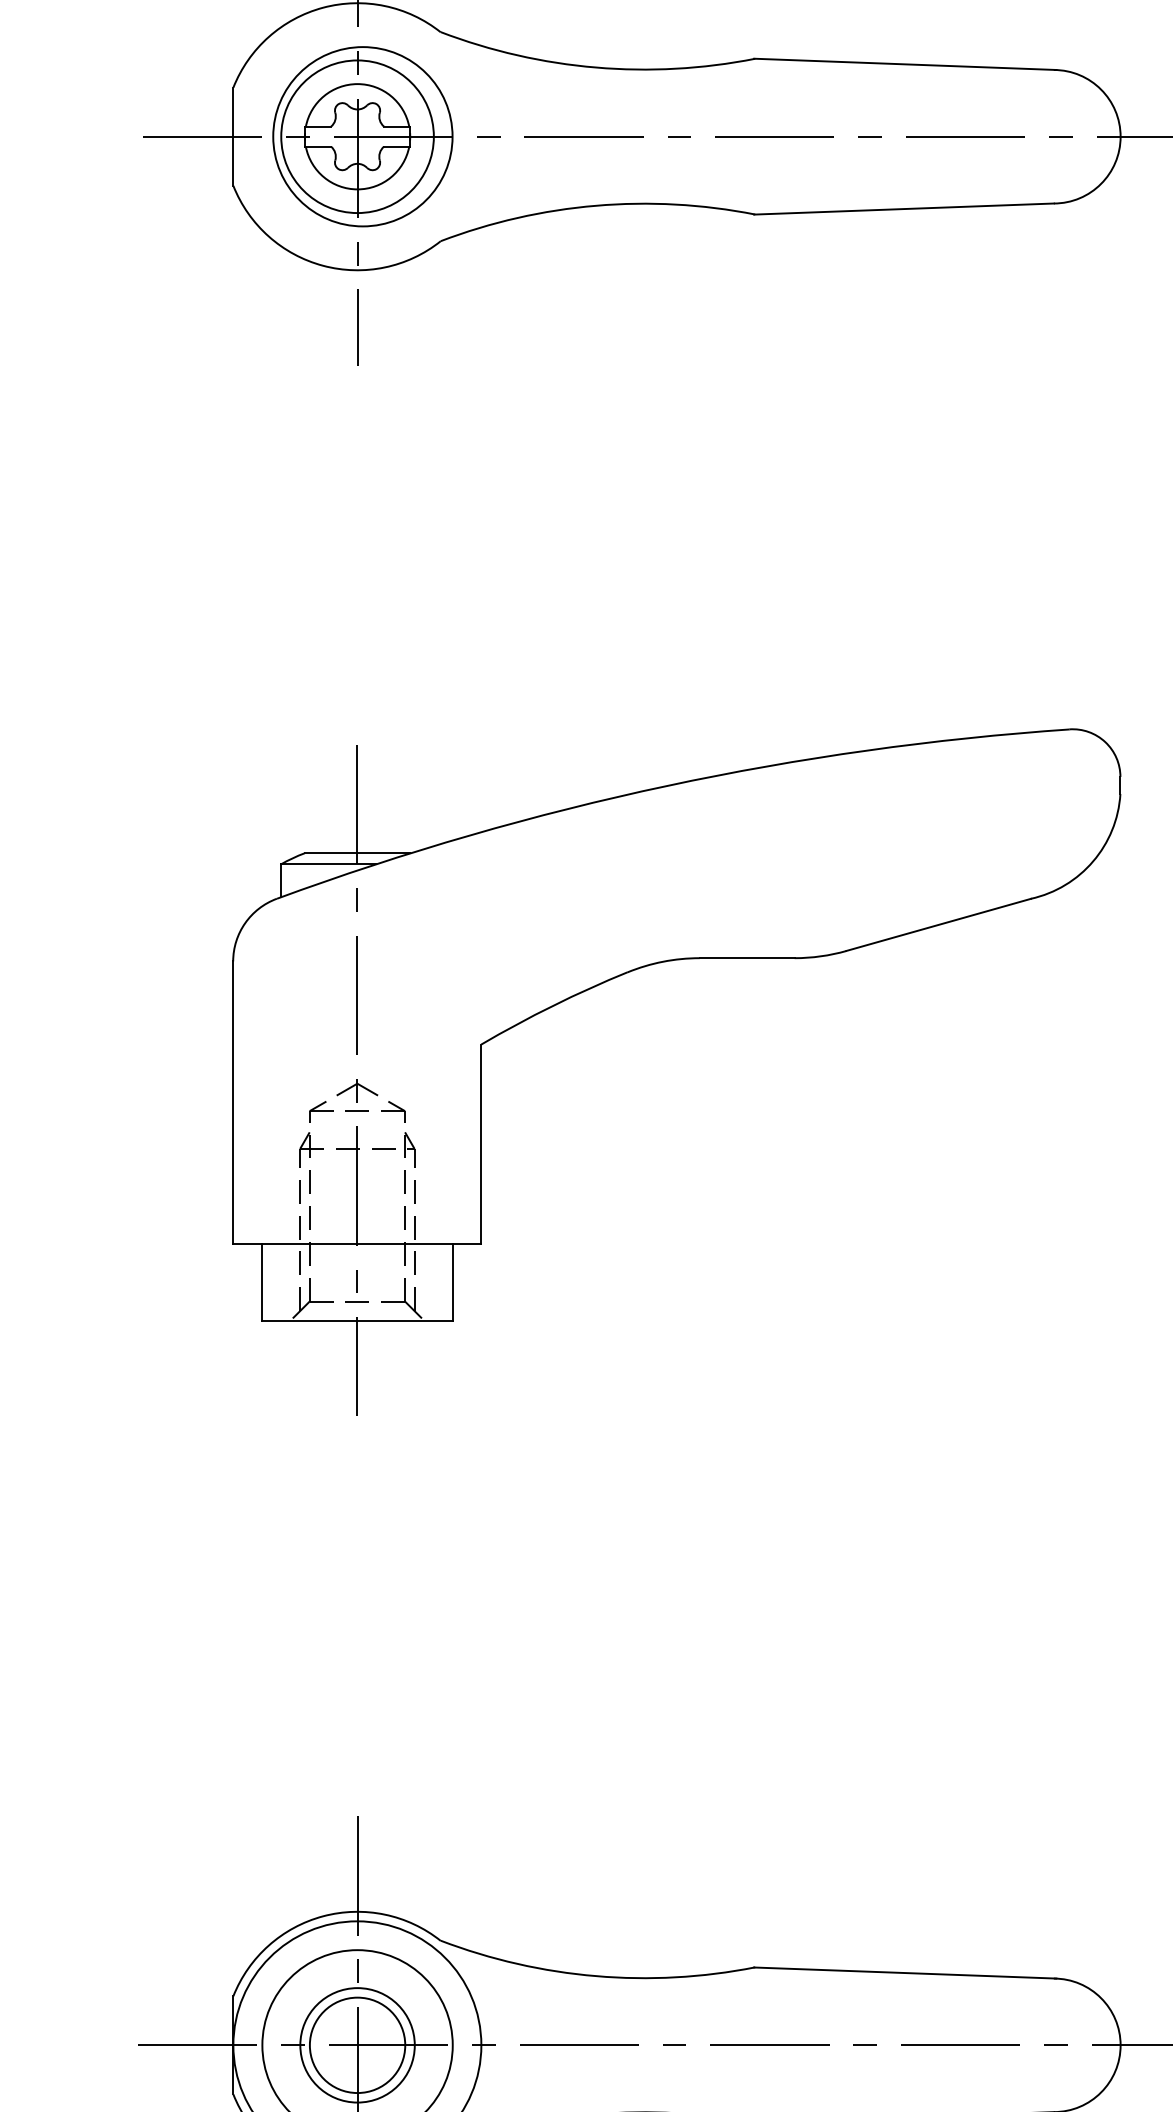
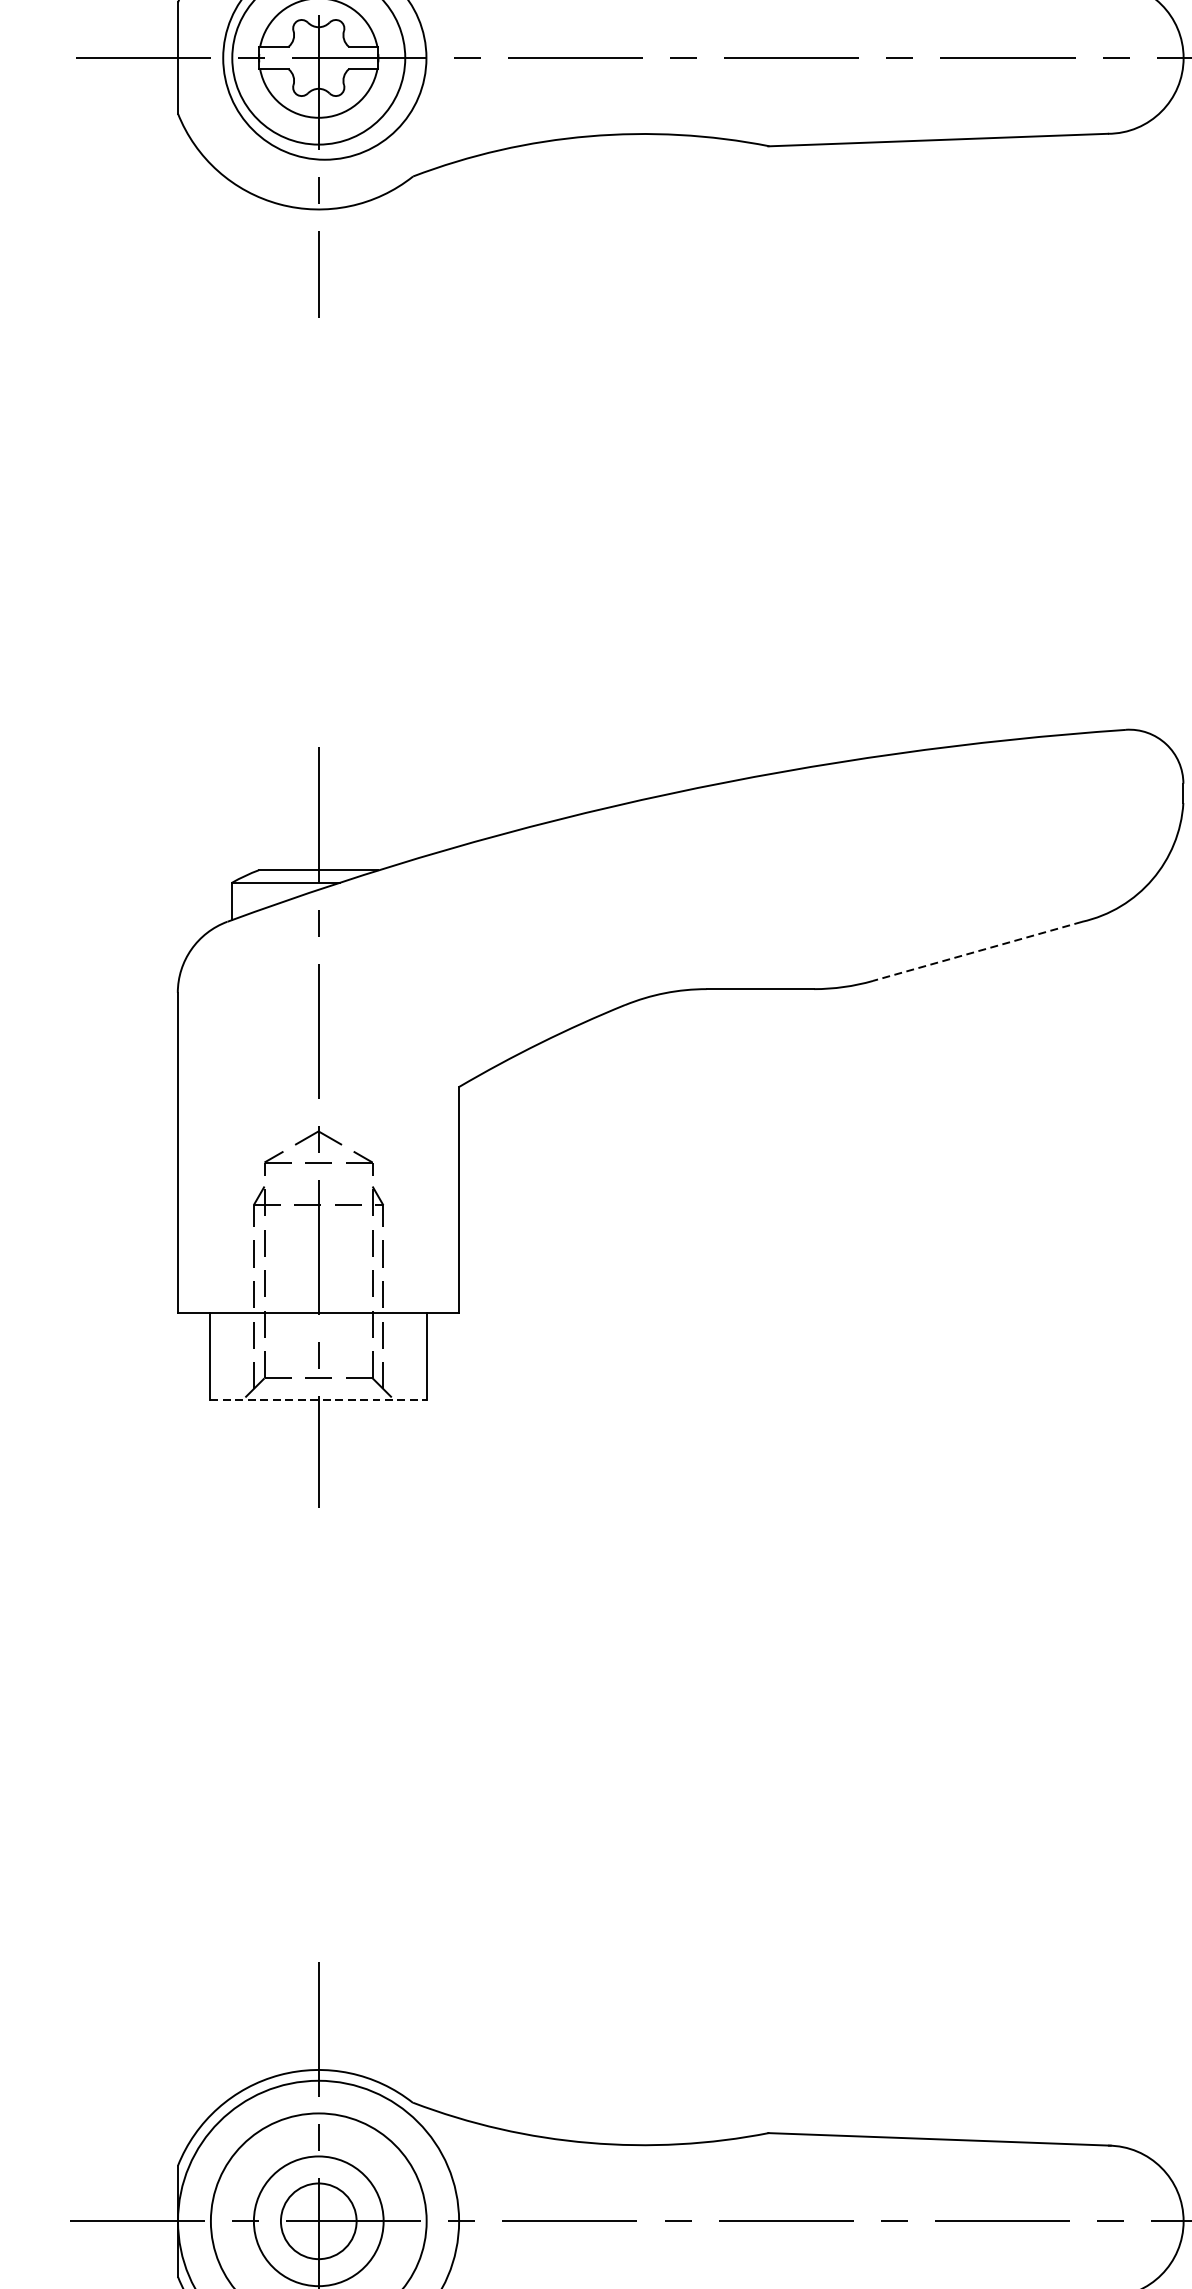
line: (938, 924) -> (977, 950), solid -> dashed
line: (357, 1320) -> (318, 1399), solid -> dashed
circle: (357, 2045) -> (318, 2221), size x0.7

